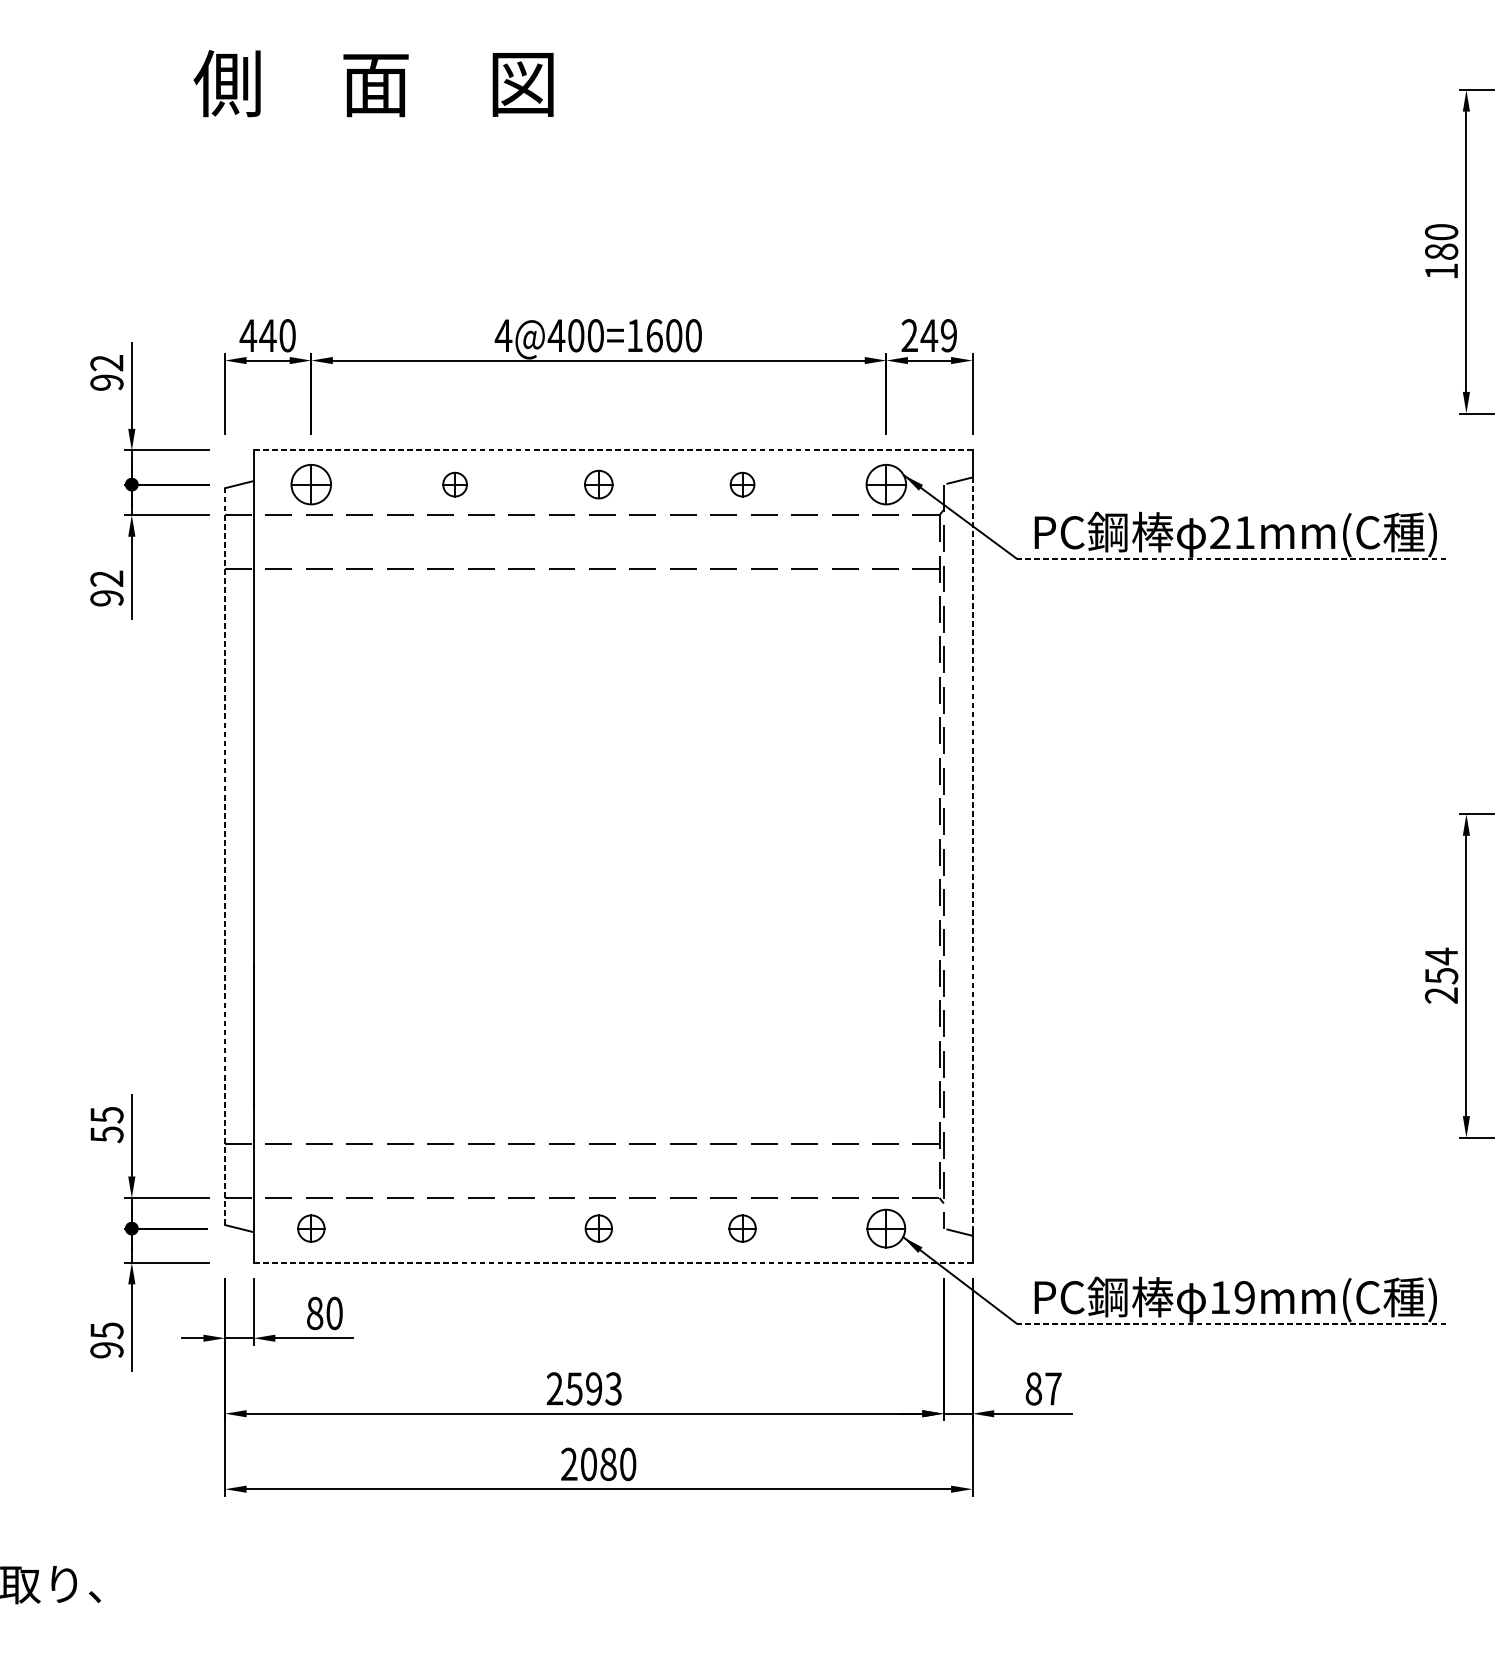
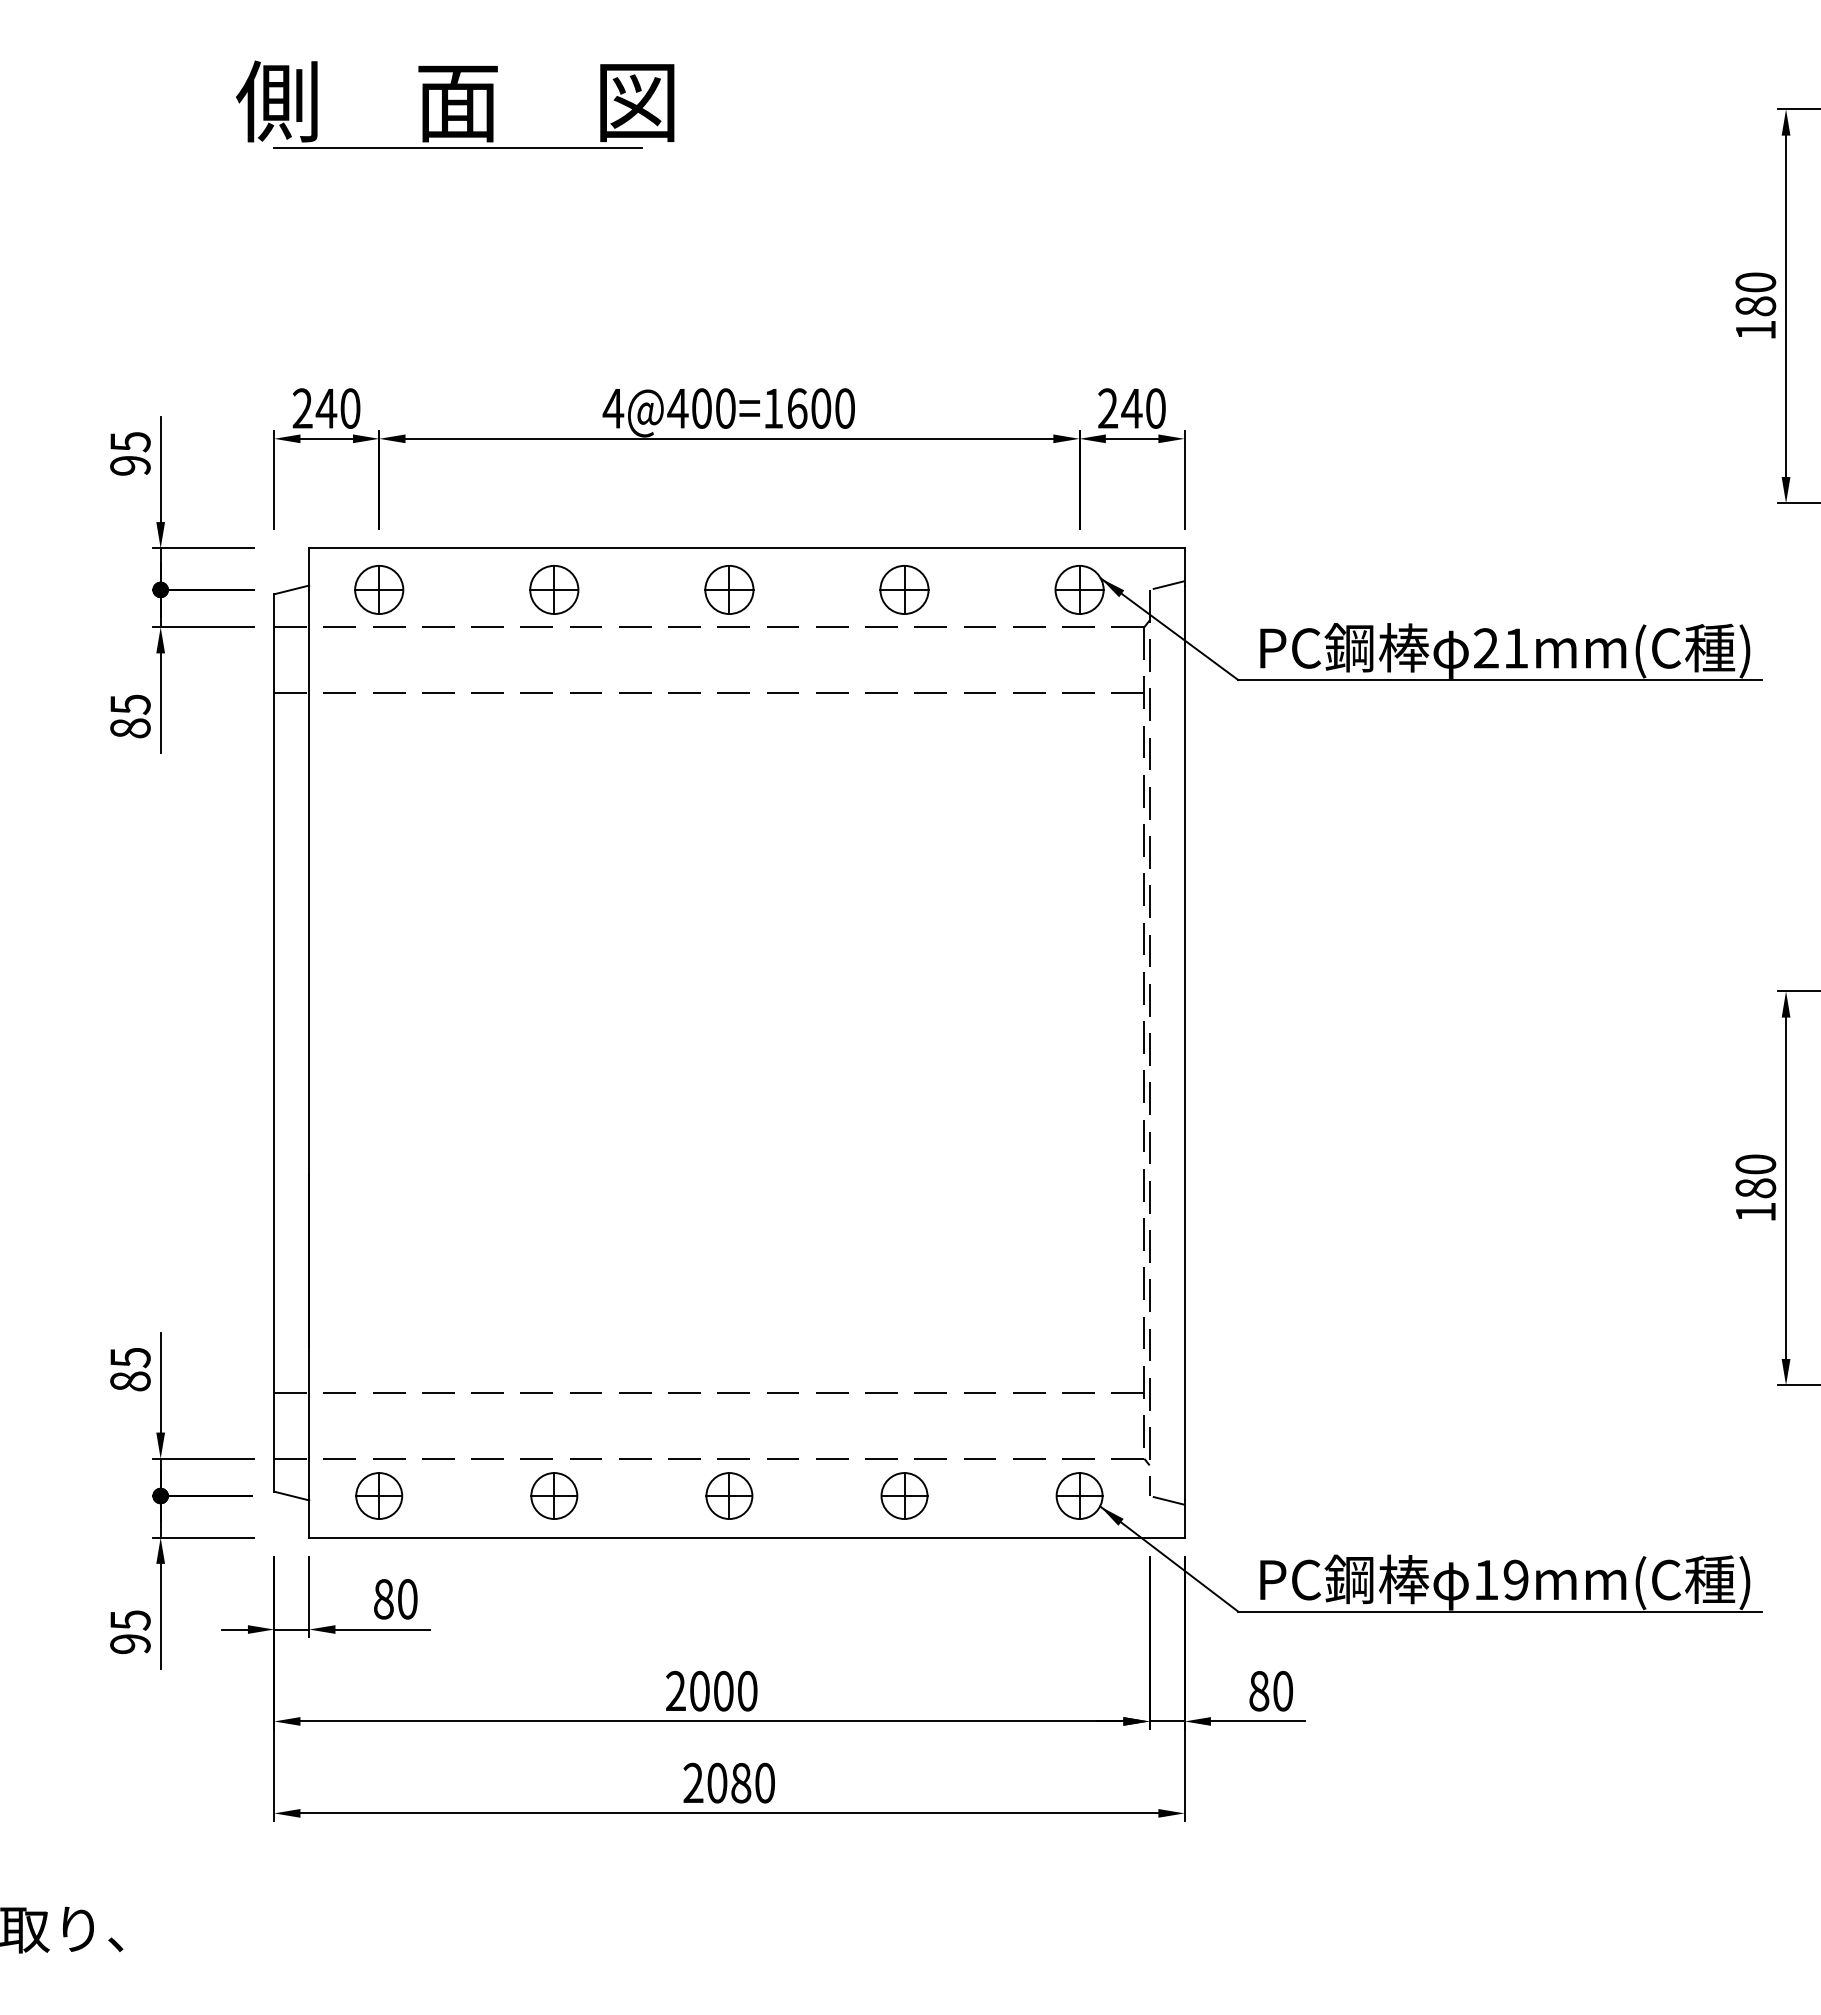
line: (375, 122) -> (457, 148), added
text: (248, 335) -> (302, 408), 440 -> 240
text: (948, 335) -> (1155, 408), 249 -> 240
text: (107, 363) -> (130, 442), 92 -> 95
line: (612, 450) -> (746, 548), dashed -> solid
part: (455, 484) -> (554, 589), size x1.67
part: (598, 484) -> (729, 589), size x1.43
part: (742, 484) -> (904, 589), size x1.67
line: (1231, 559) -> (1499, 680), dashed -> solid
text: (107, 588) -> (130, 716), 92 -> 85
line: (225, 856) -> (274, 1042), dashed -> solid
line: (972, 856) -> (1184, 1042), dashed -> solid
text: (1441, 975) -> (1755, 1187), 254 -> 180
text: (107, 1134) -> (130, 1381), 55 -> 85
part: (311, 1228) -> (379, 1495), size x1.43
part: (455, 1228) -> (554, 1495), added
part: (598, 1228) -> (729, 1495), size x1.43
part: (742, 1228) -> (904, 1495), size x1.43
line: (612, 1262) -> (746, 1537), dashed -> solid
line: (1231, 1323) -> (1499, 1611), dashed -> solid
text: (593, 1388) -> (723, 1690), 2593 -> 2000
text: (1053, 1388) -> (1283, 1690), 87 -> 80

